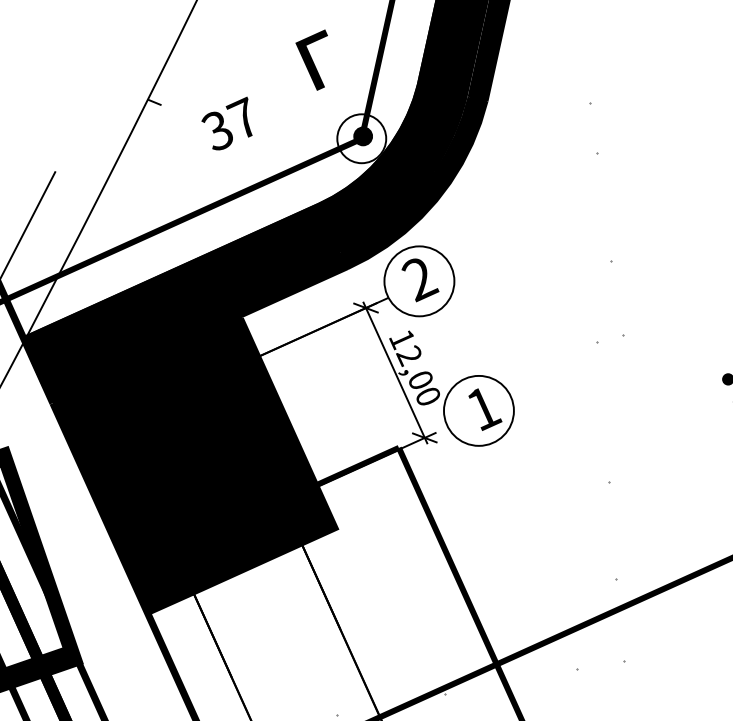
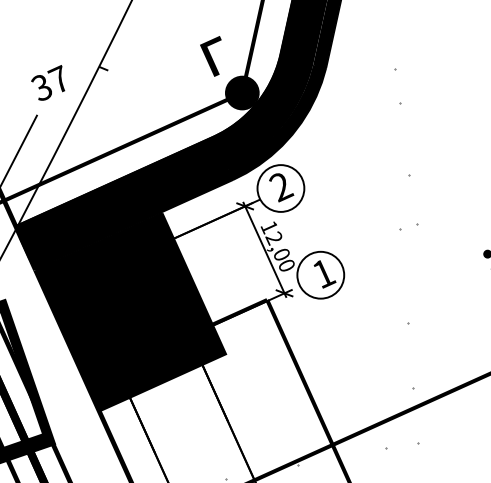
text: (311, 60) -> (210, 56), moved
text: (227, 123) -> (48, 82), moved
fill: (362, 137) -> (242, 92), added

